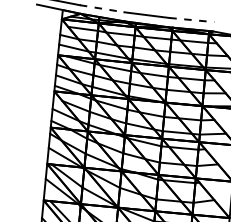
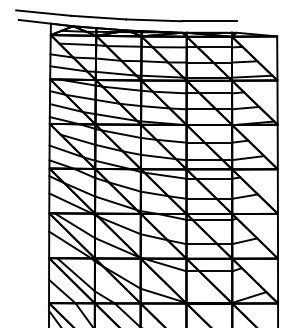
line: (101, 8) -> (98, 17), dashed -> solid
line: (191, 20) -> (209, 21), dashed -> solid

